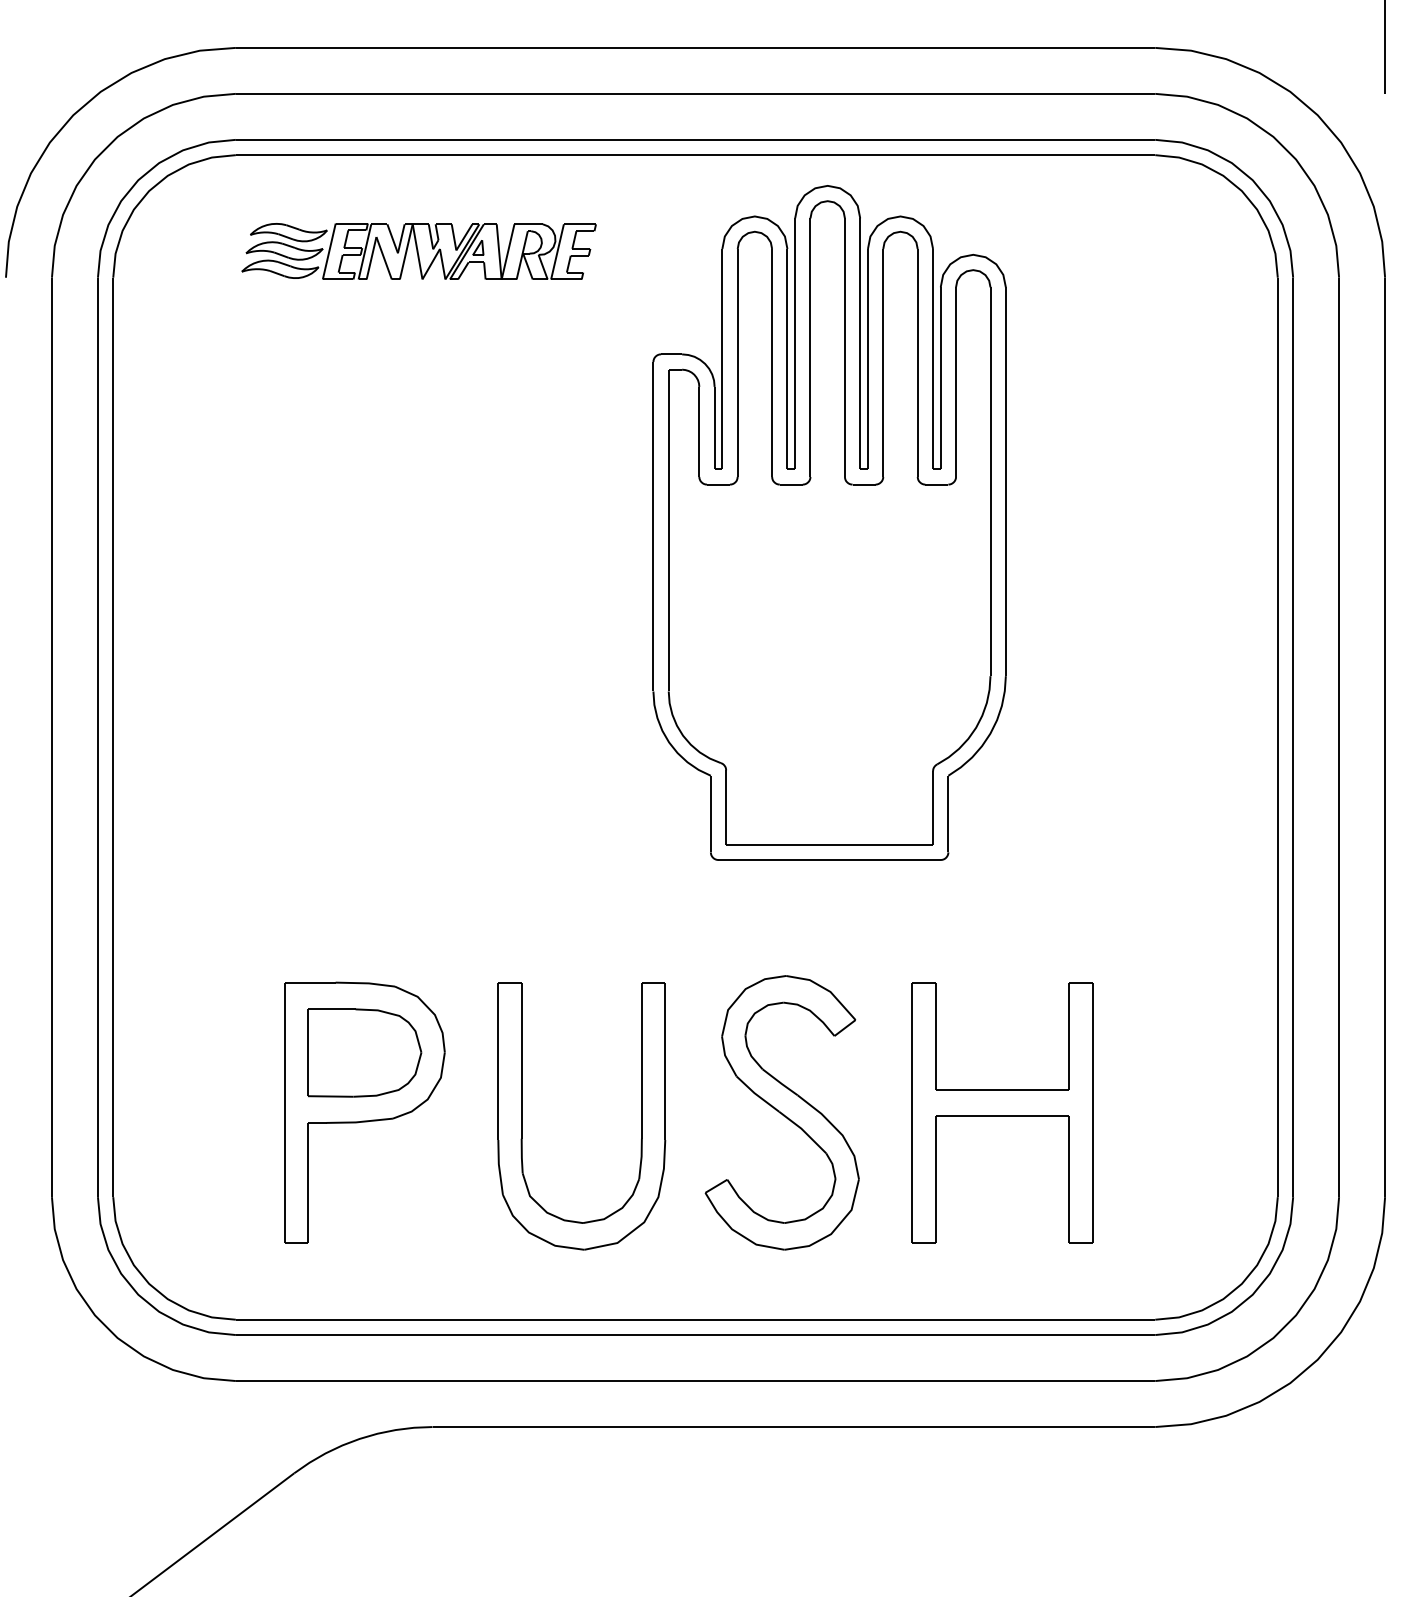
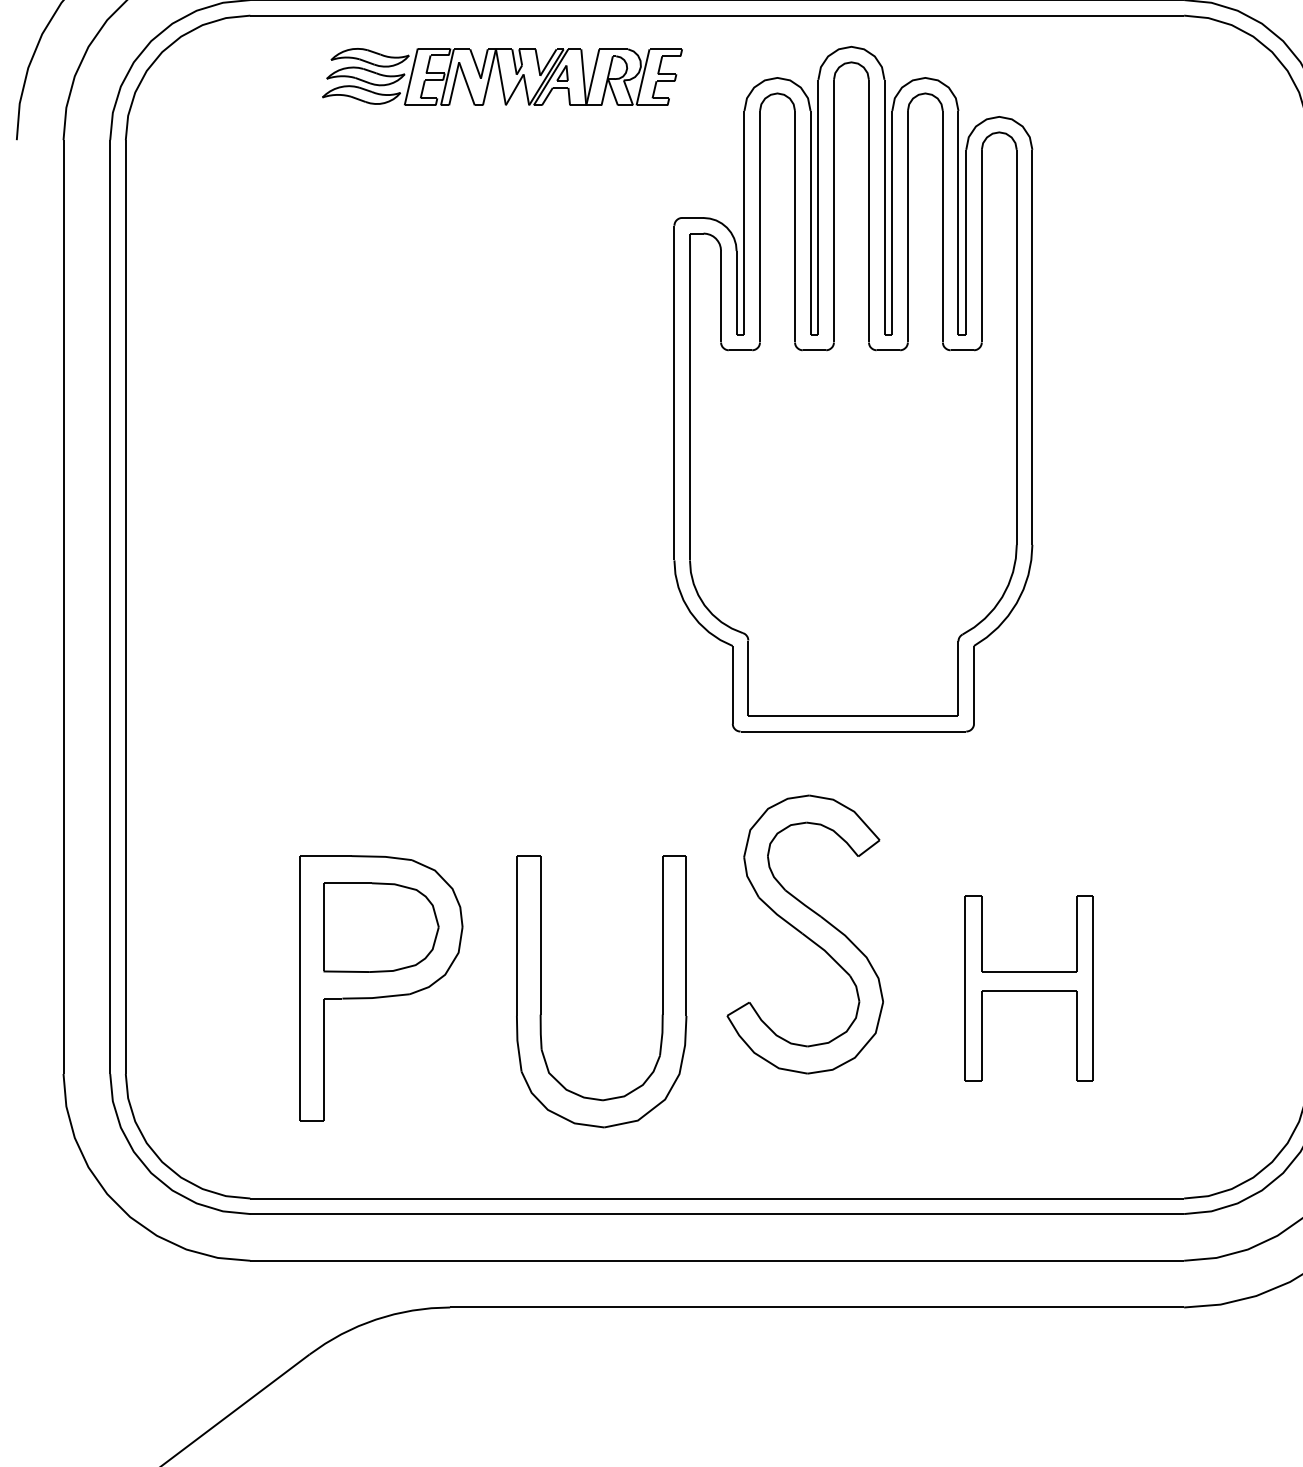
part: (418, 251) -> (501, 76), moved
part: (781, 1112) -> (804, 934), moved
part: (1002, 1112) -> (1028, 988), size x0.7

